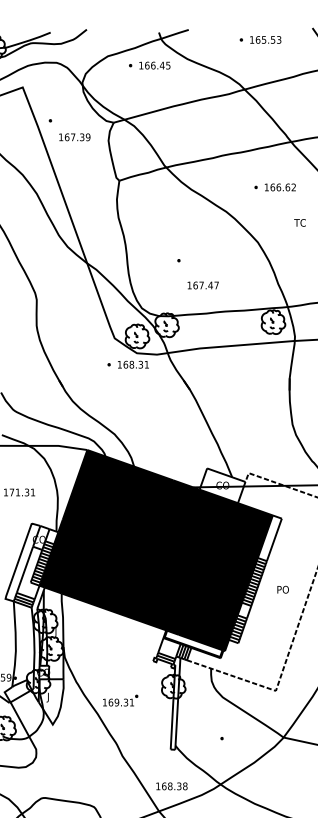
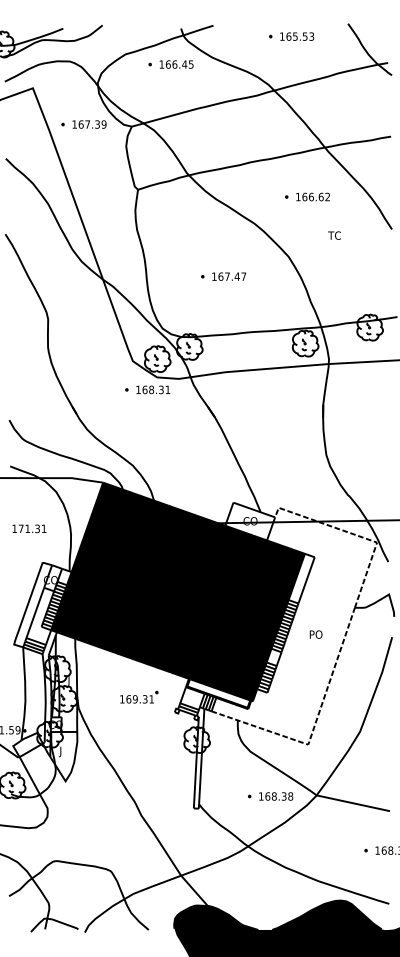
text: (74, 137) -> (89, 124), moved
text: (202, 285) -> (228, 276), moved
part: (120, 699) -> (139, 696), moved
text: (172, 786) -> (276, 796), moved

